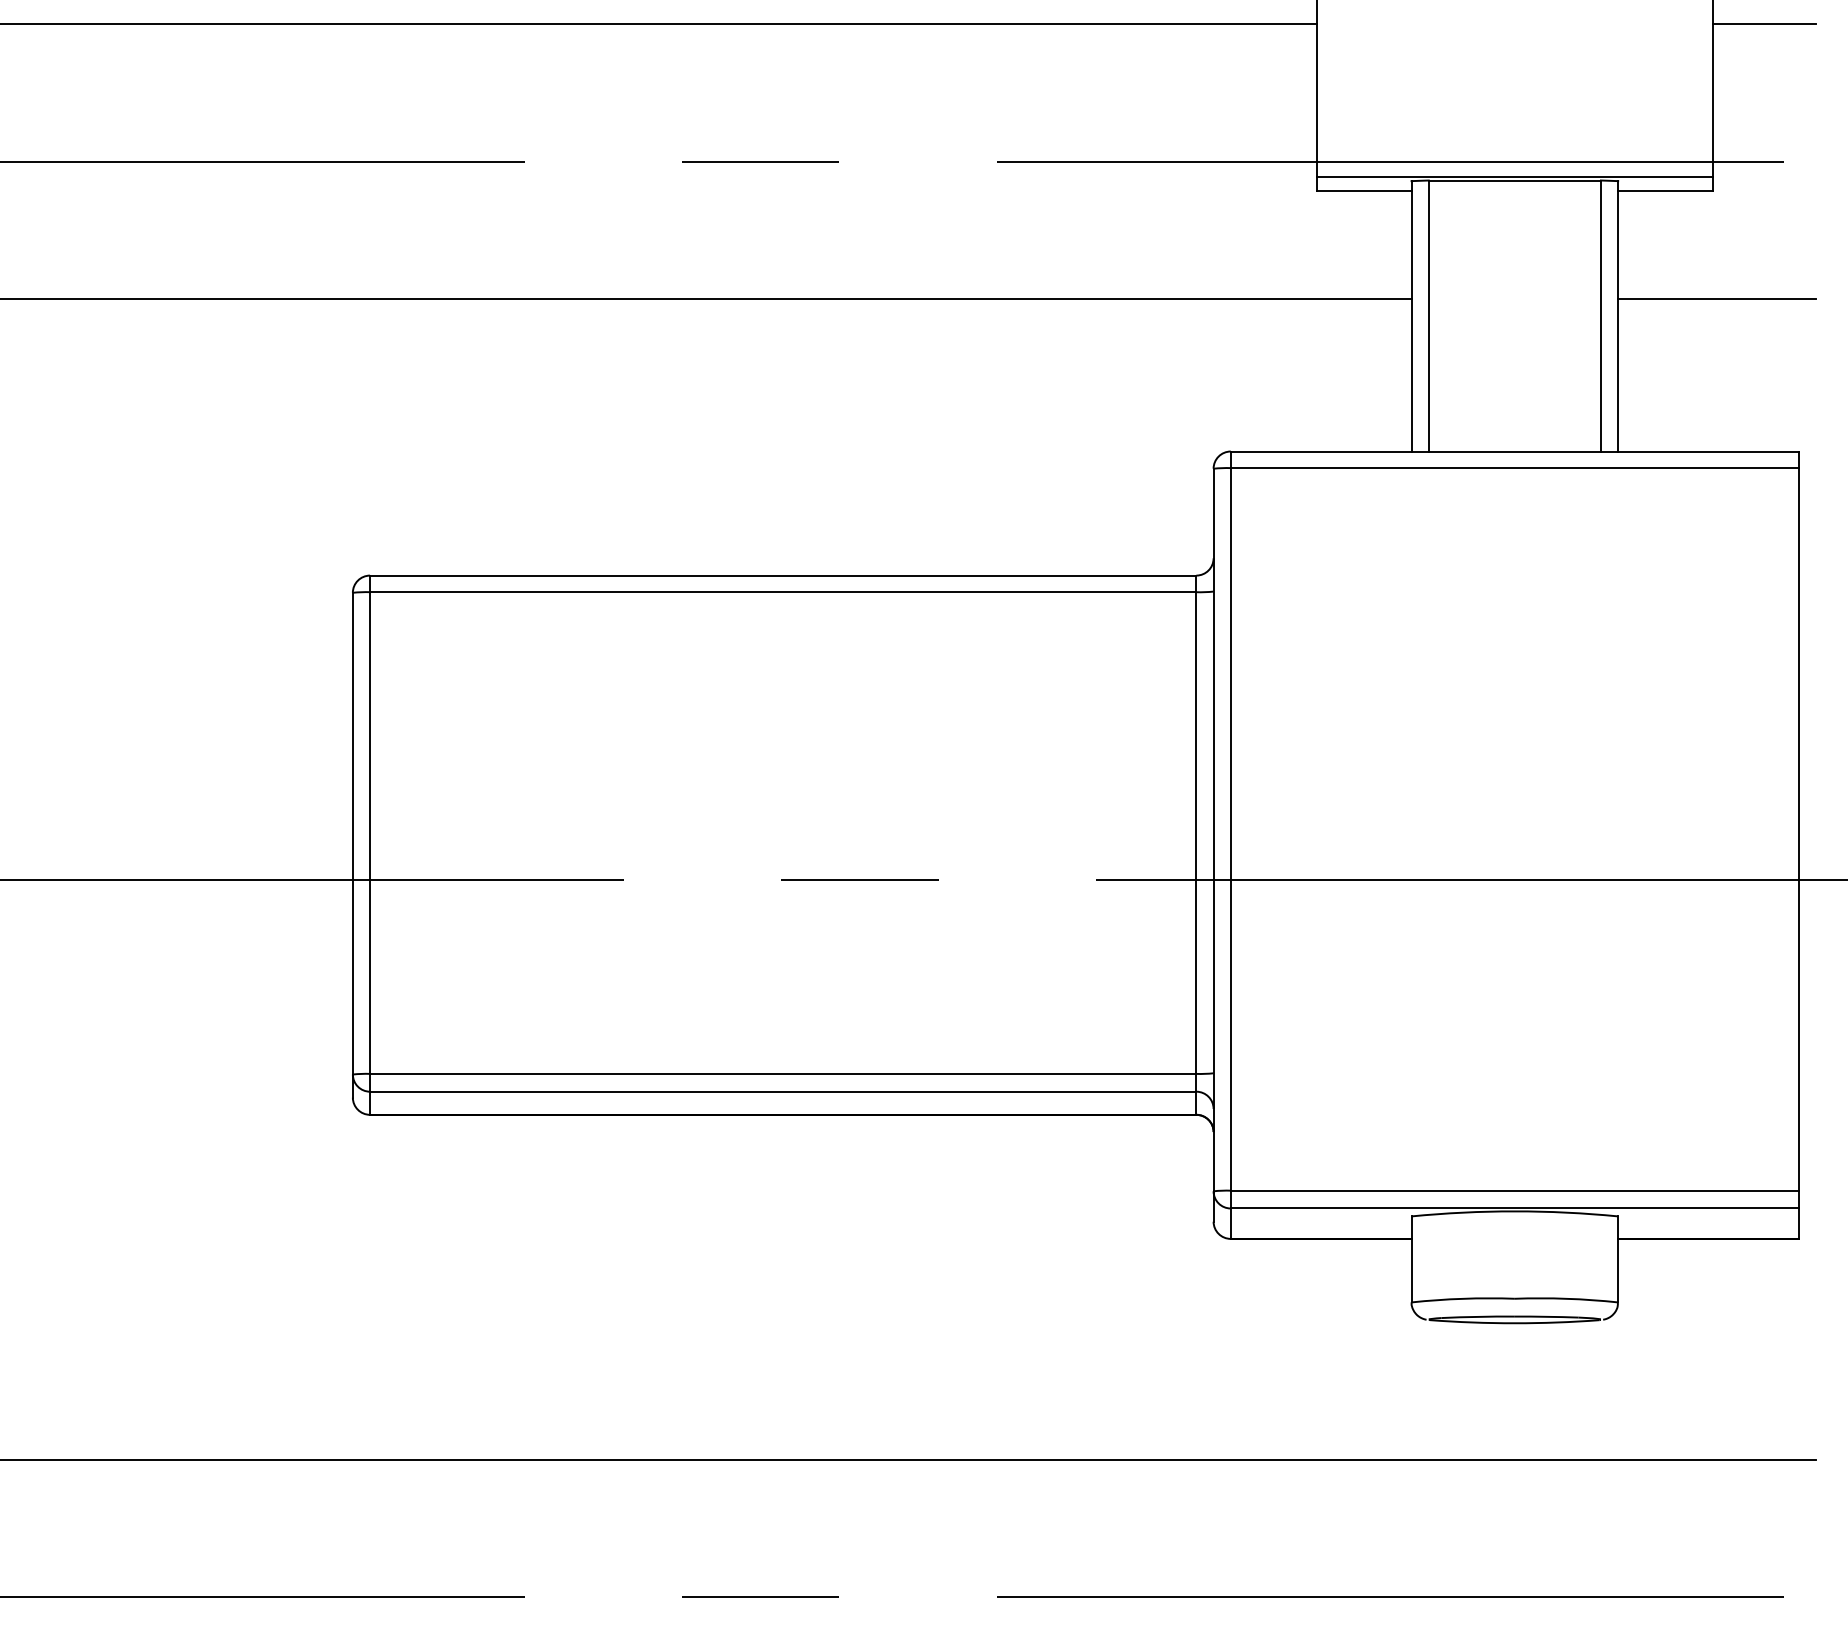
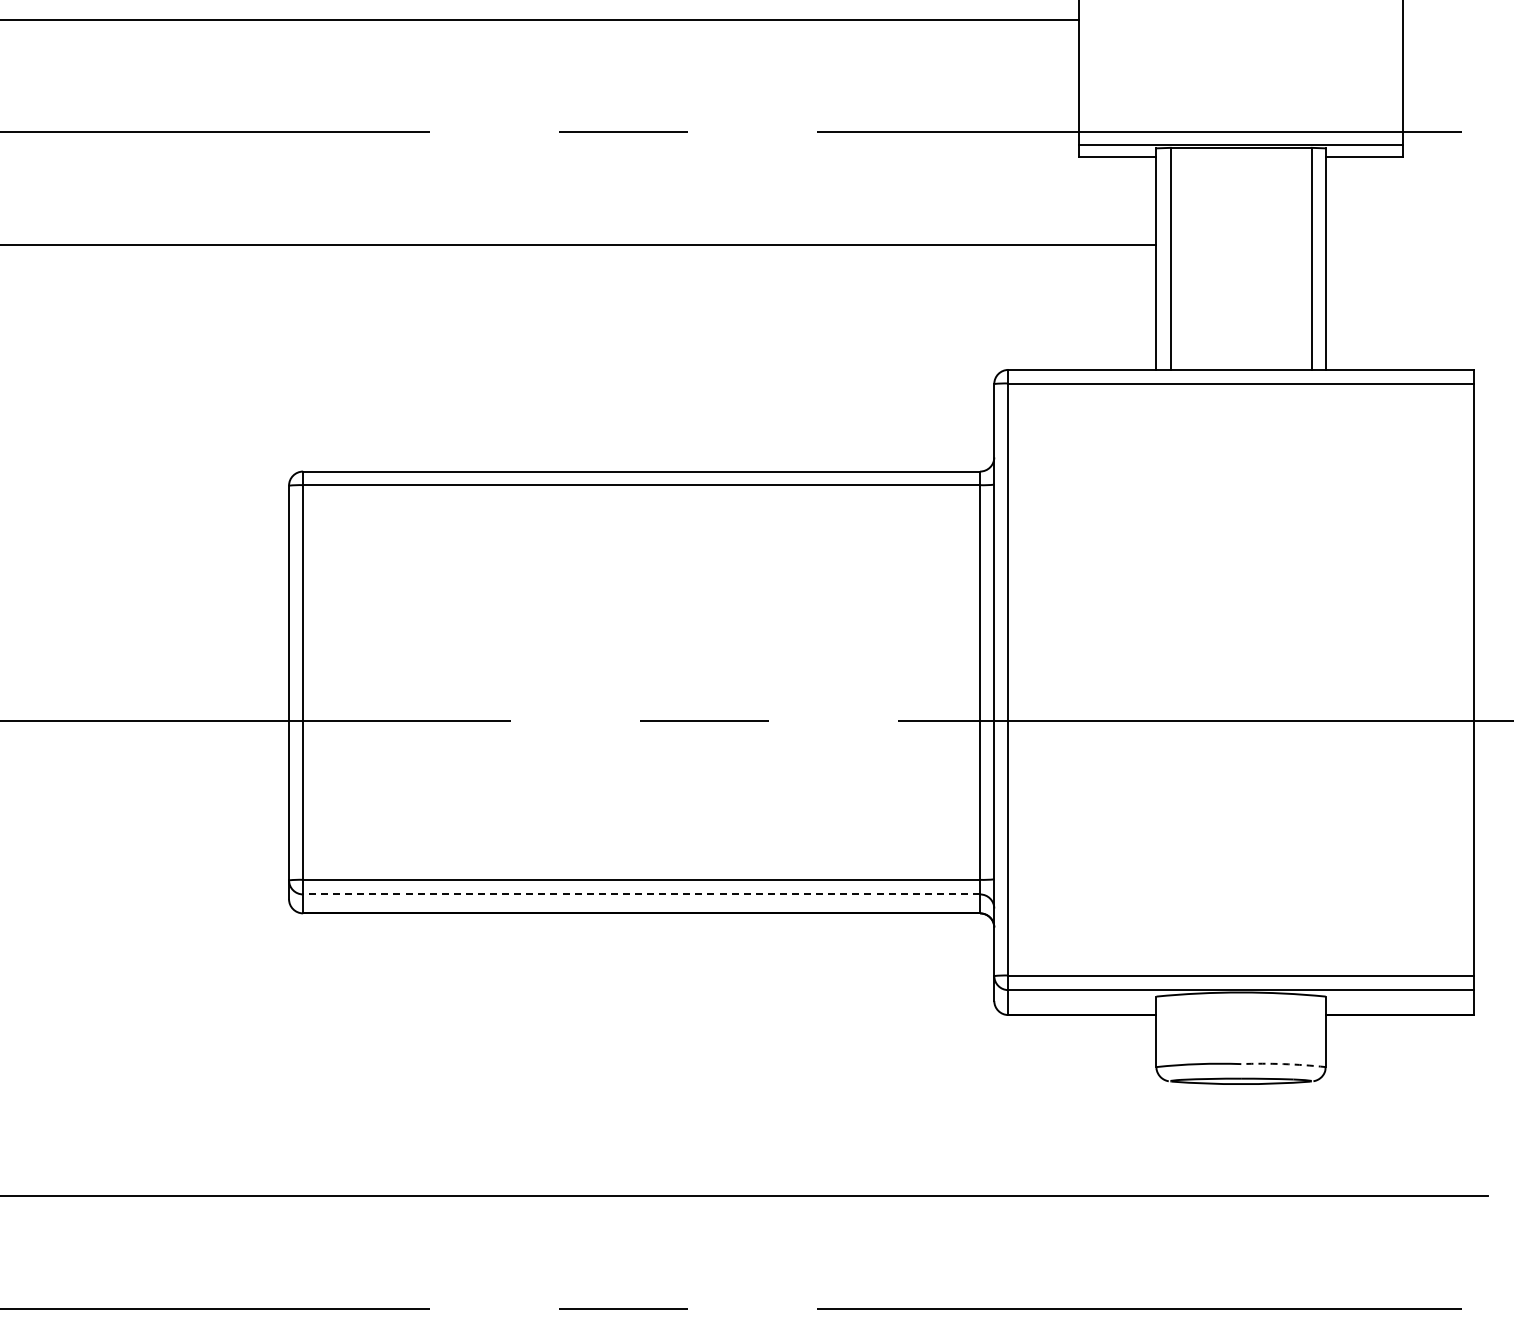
line: (1764, 23) -> (1445, 19), removed
line: (1716, 299) -> (1406, 245), removed
line: (783, 1091) -> (641, 894), solid -> dashed
arc: (1566, 1299) -> (1283, 1064), solid -> dashed

